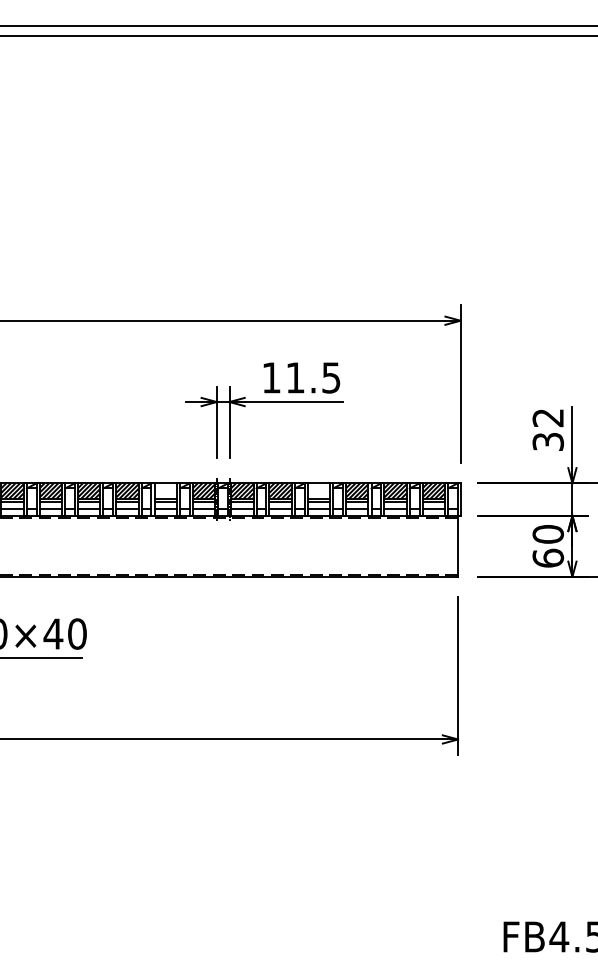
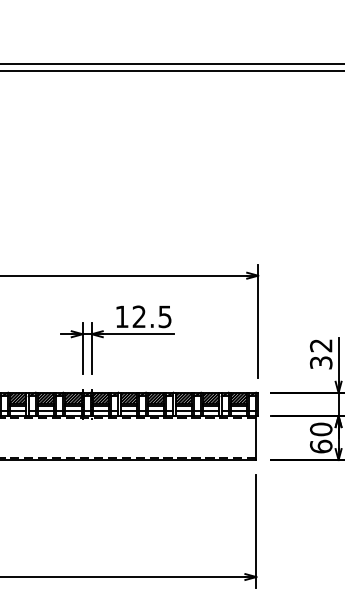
text: (295, 377) -> (139, 316), 11.5 -> 12.5
hatch: (165, 490) -> (45, 397), added
hatch: (318, 490) -> (155, 397), added

